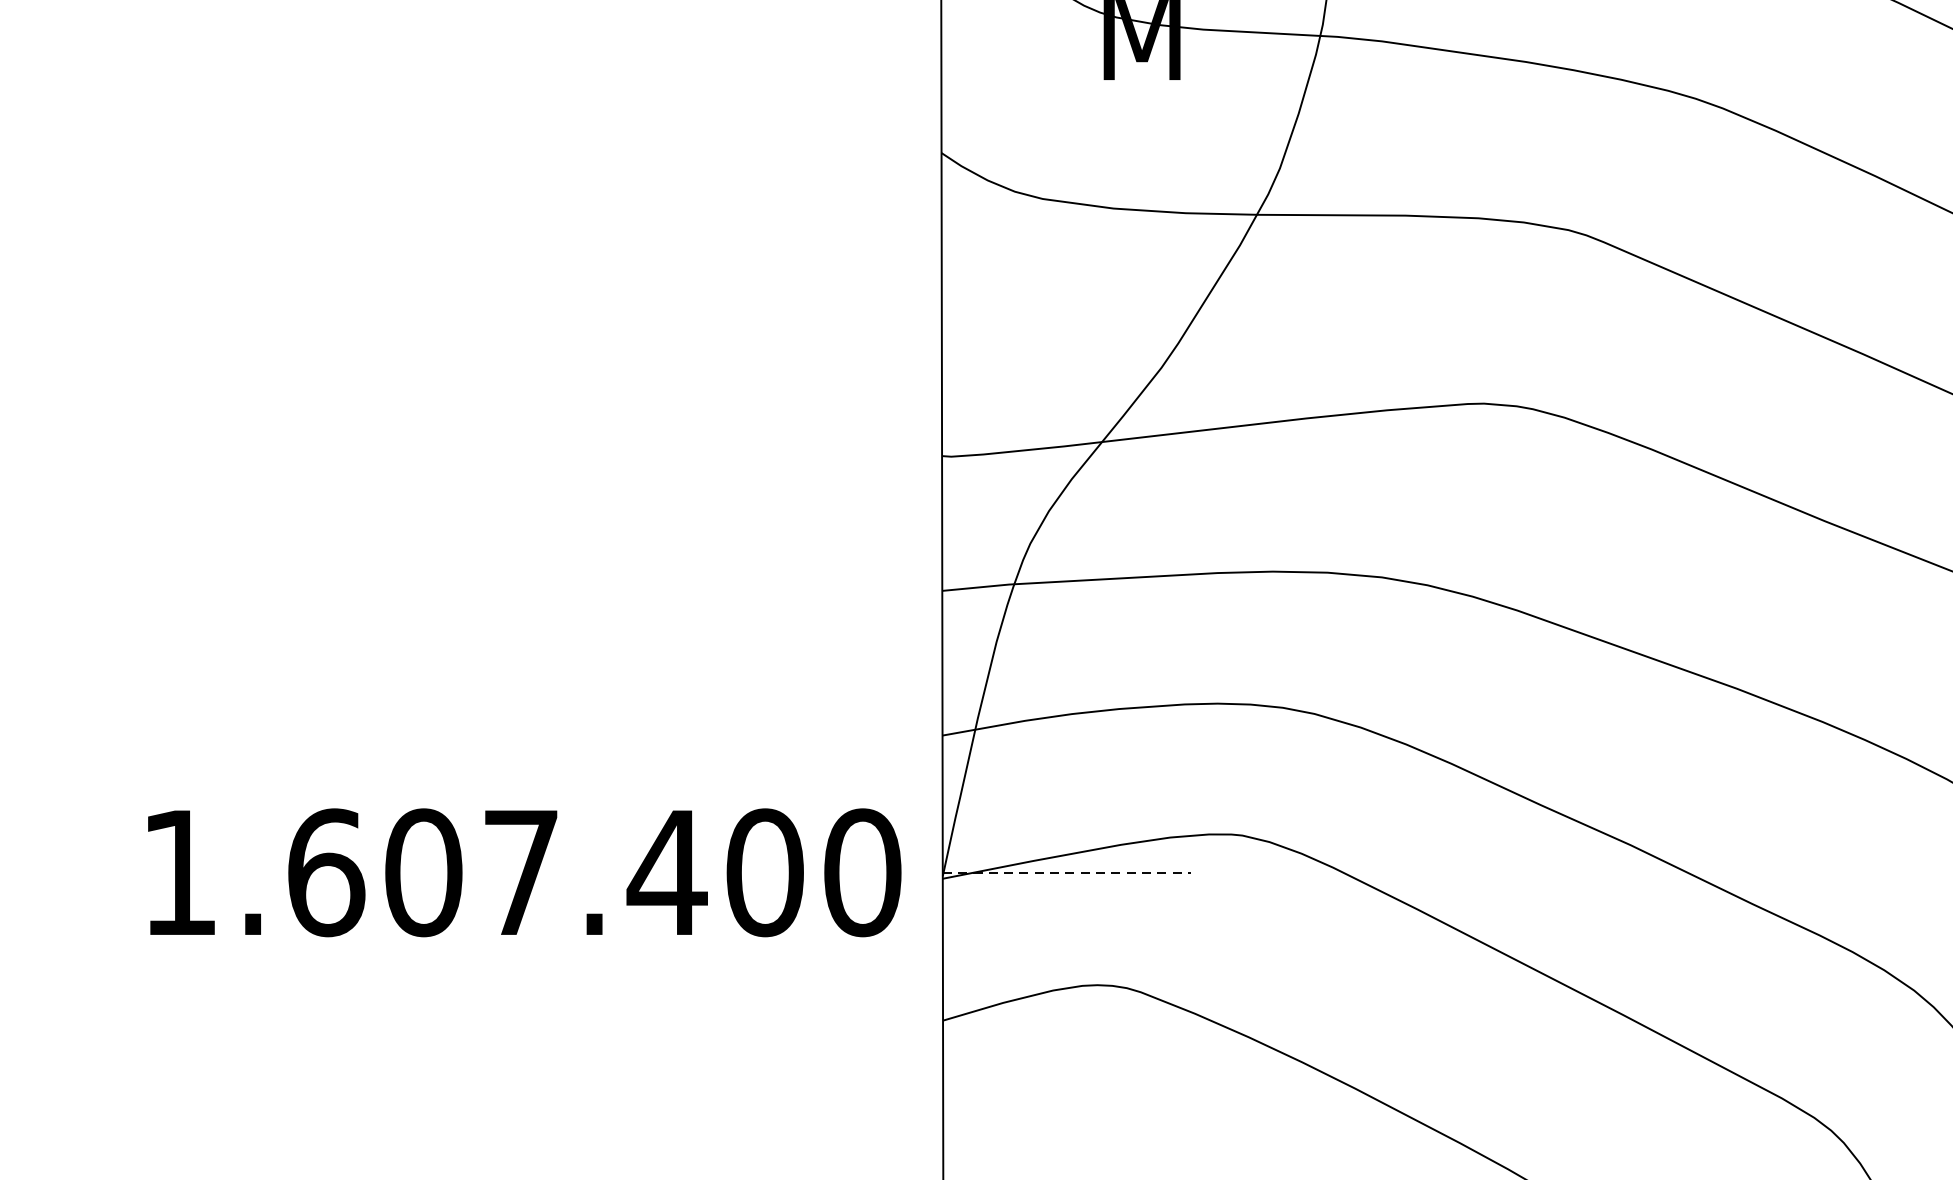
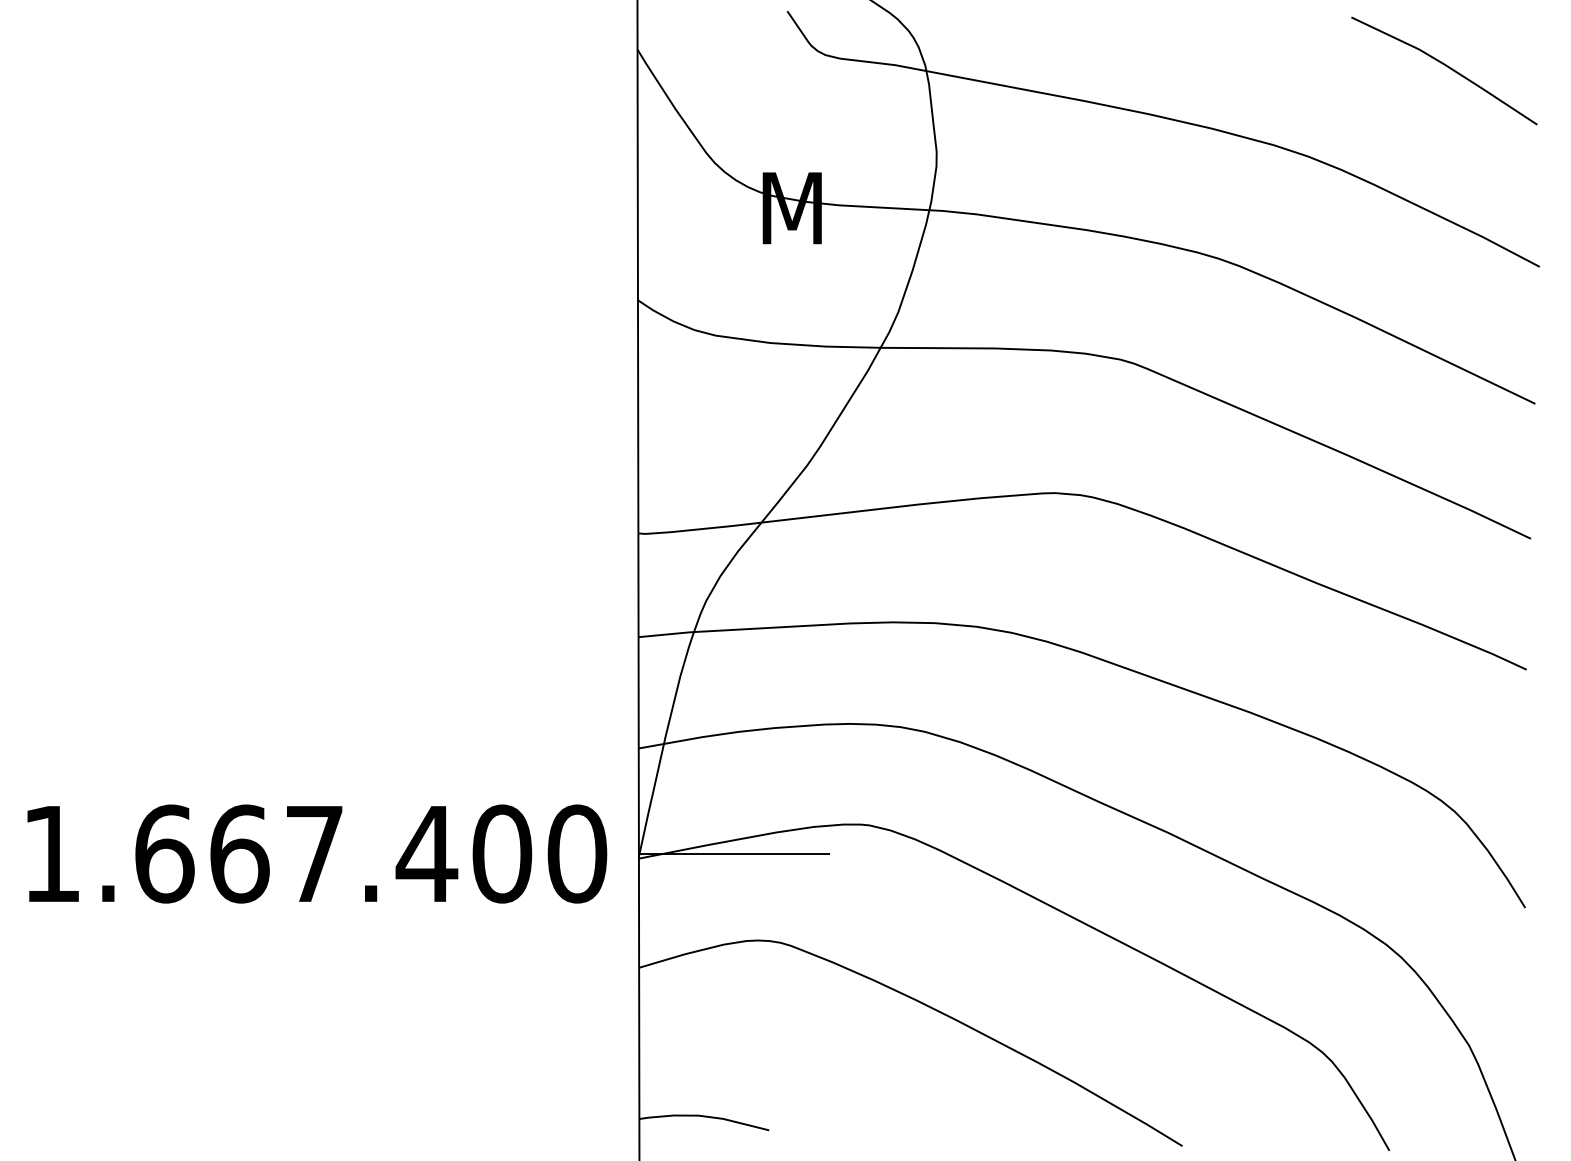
text: (423, 872) -> (239, 853), 1.607.400 -> 1.667.400
line: (1066, 873) -> (734, 854), dashed -> solid

